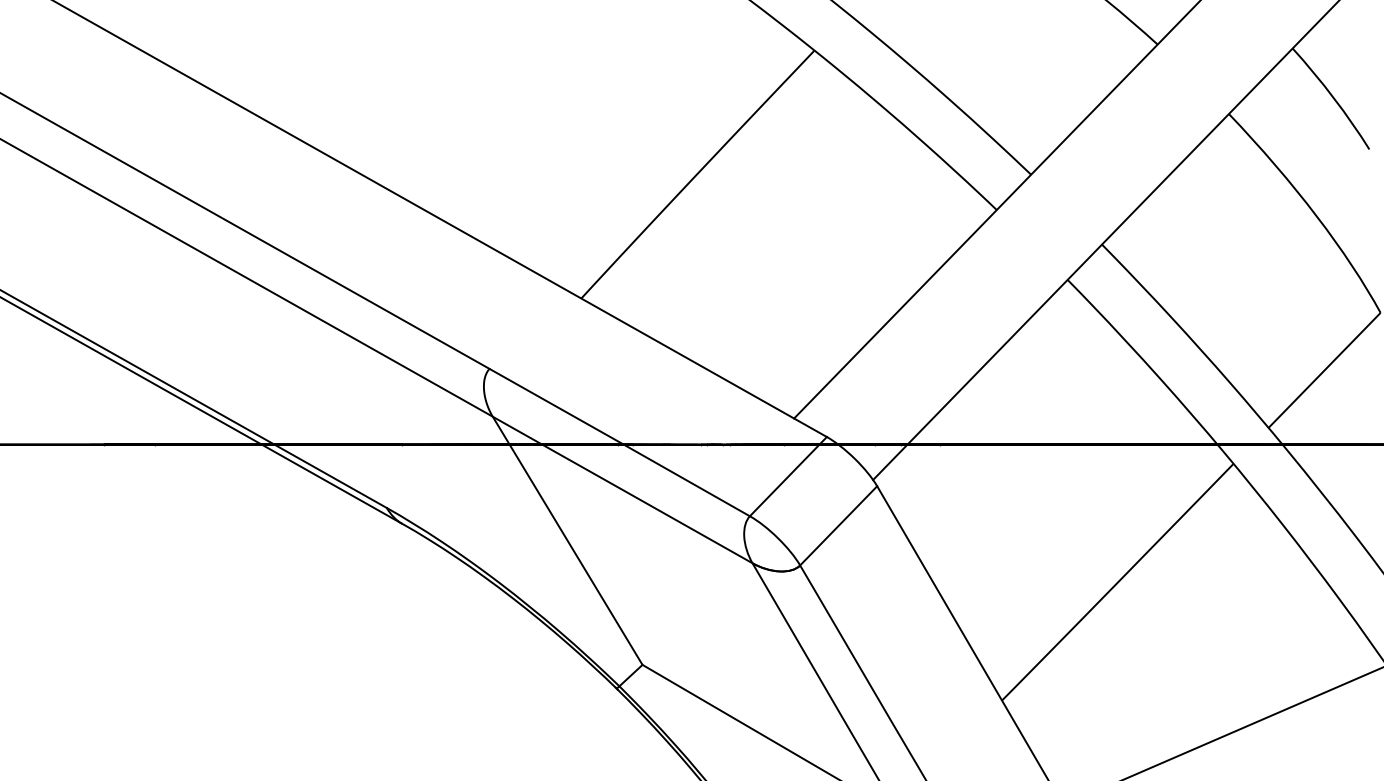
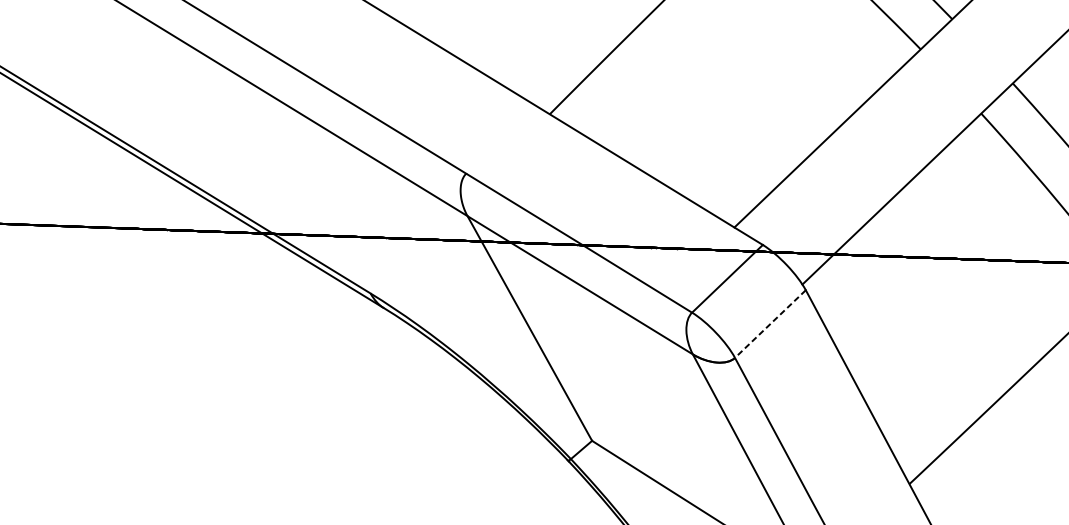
line: (838, 526) -> (770, 324), solid -> dashed

